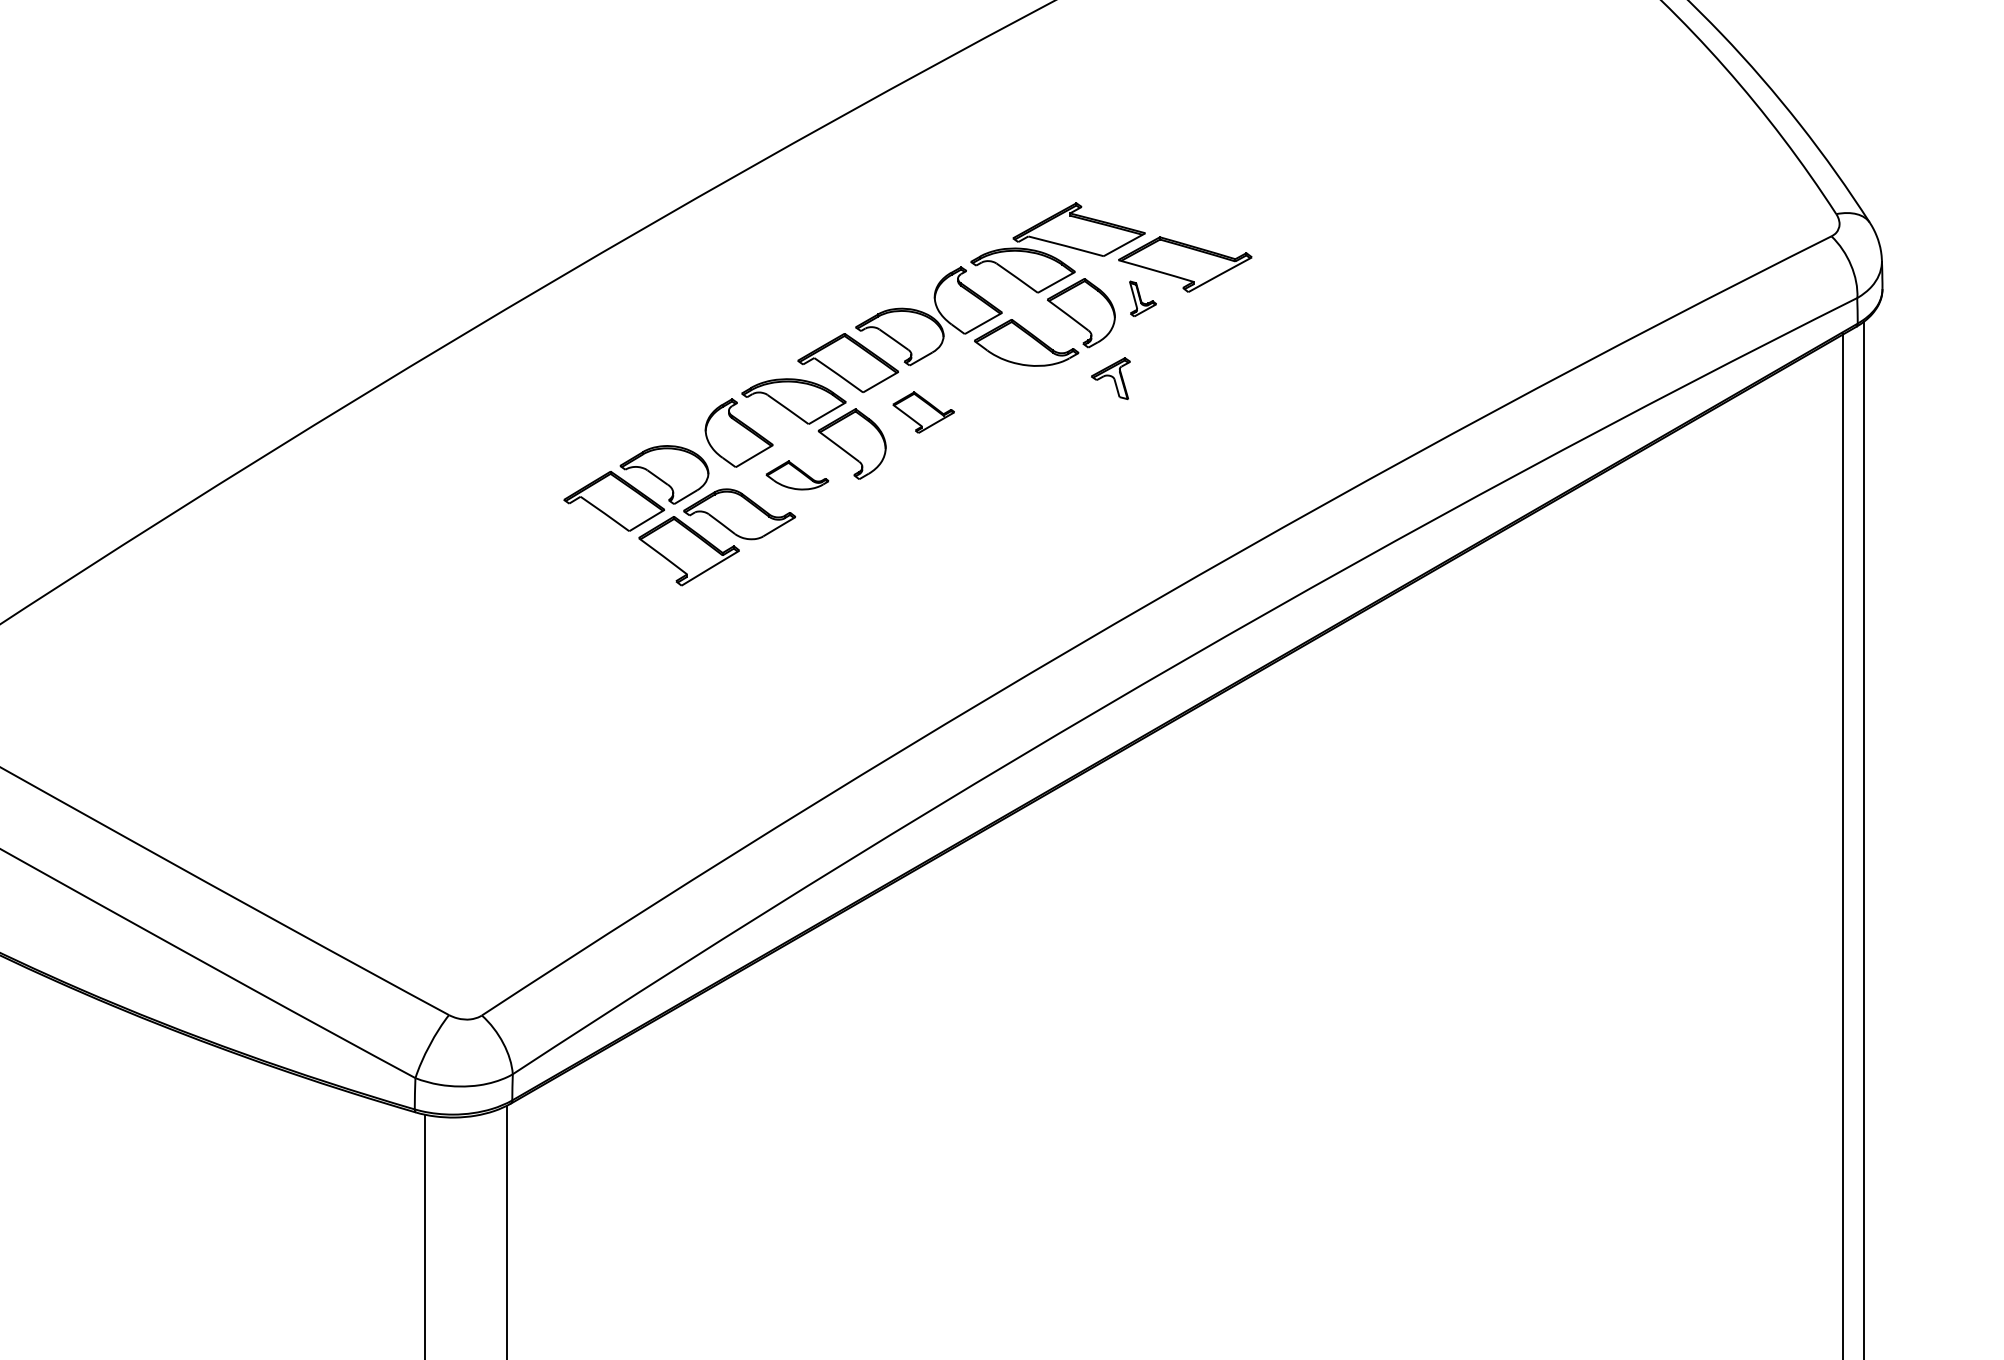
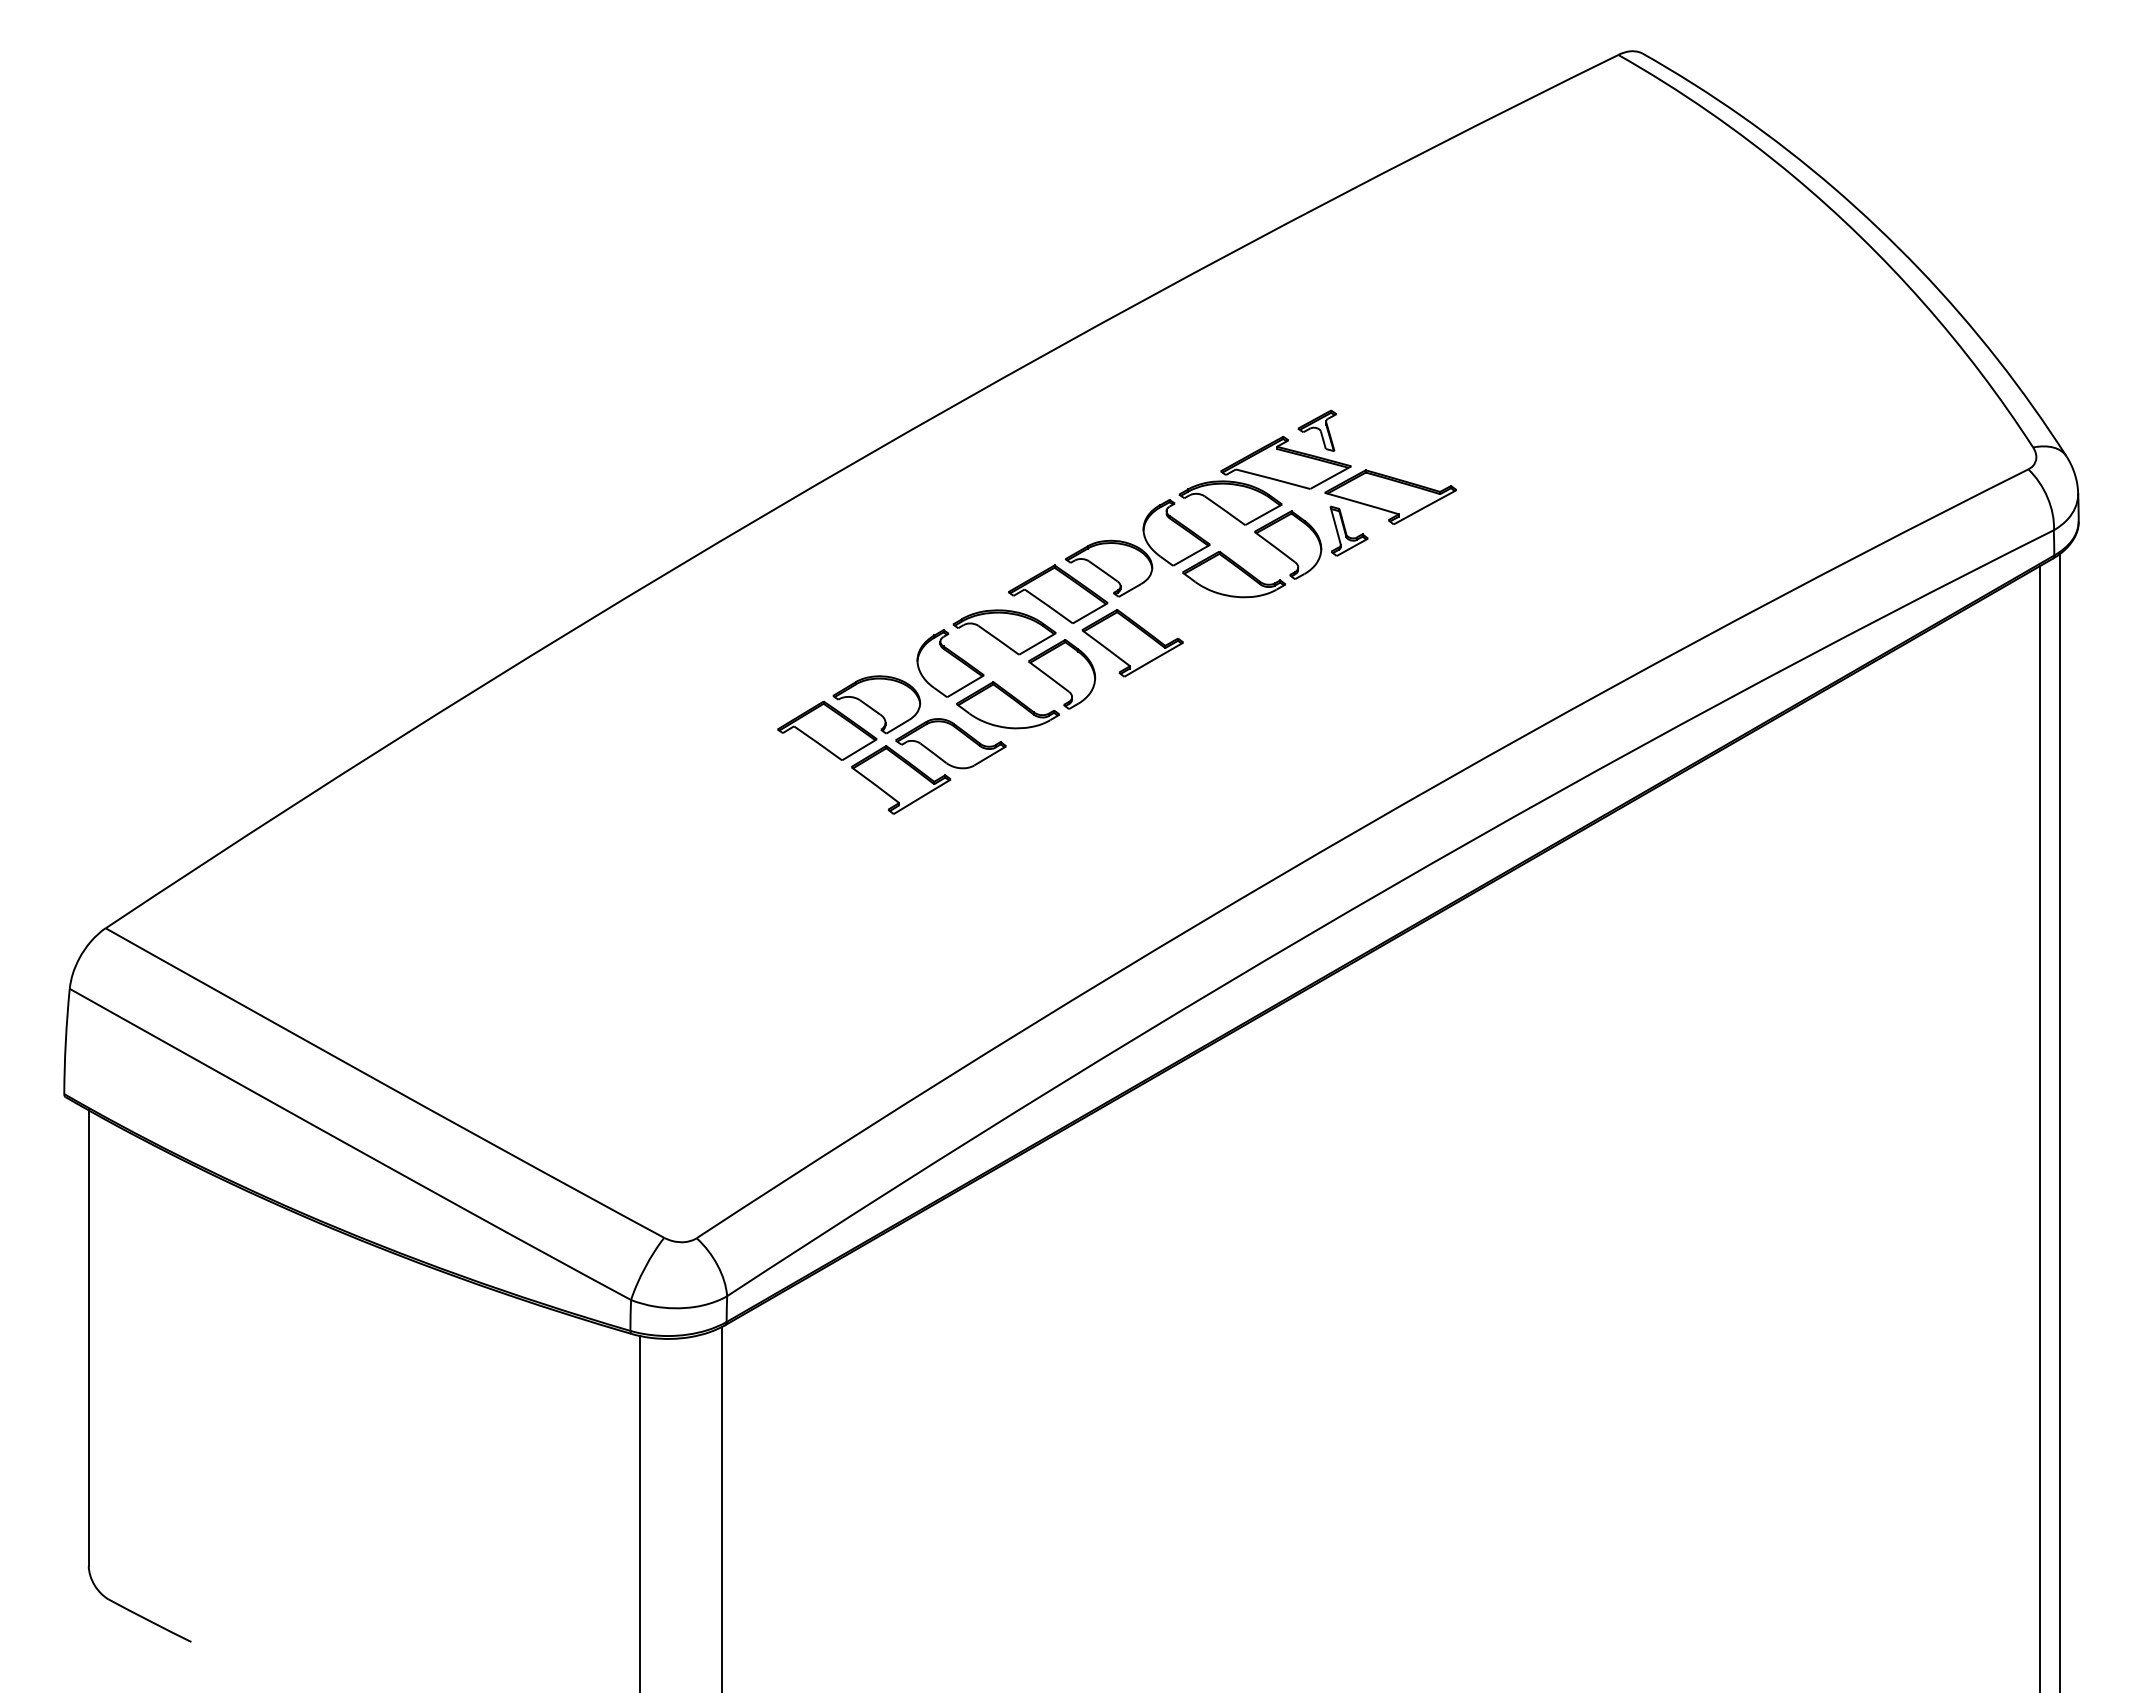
part: (1142, 298) -> (1348, 530), size x1.43
part: (1110, 378) -> (1316, 430), moved
part: (923, 412) -> (1132, 643), size x1.67
part: (796, 475) -> (1007, 705), size x1.67

